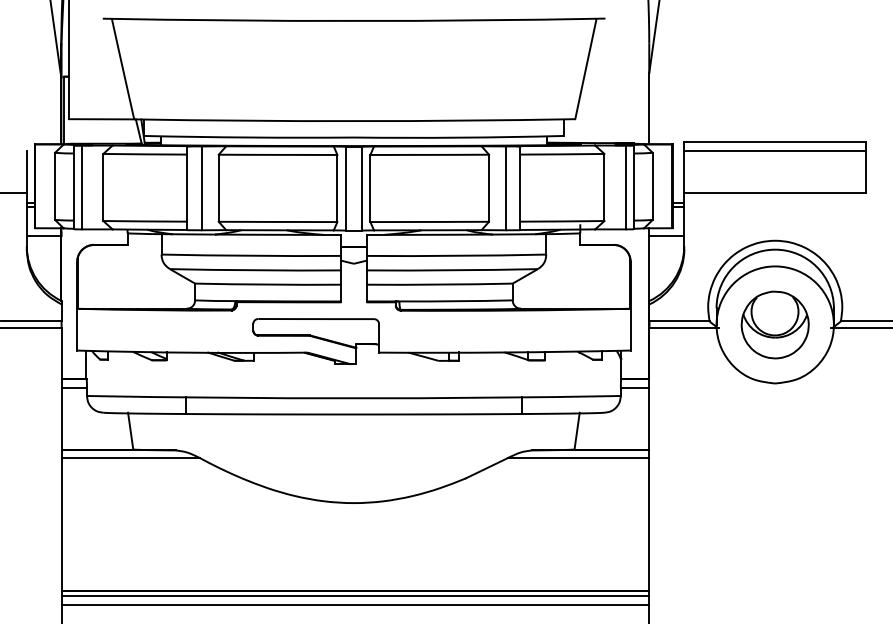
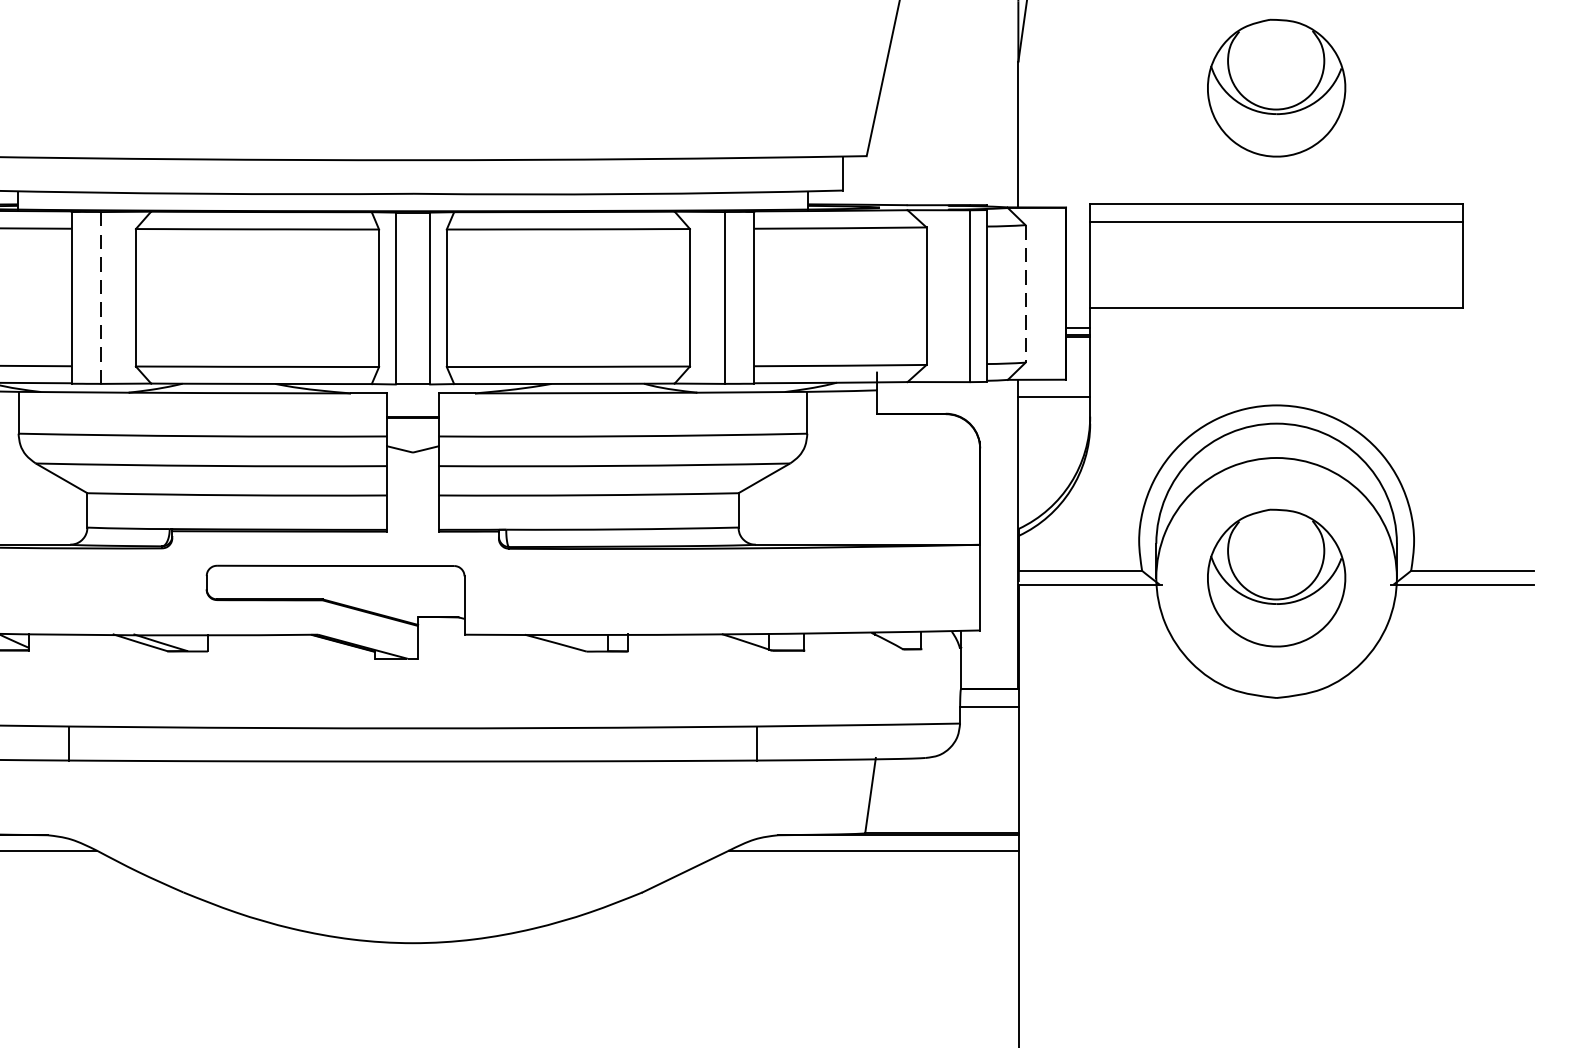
part: (774, 85) -> (1275, 87), added
line: (652, 186) -> (1025, 294), solid -> dashed
line: (201, 188) -> (100, 298), solid -> dashed

